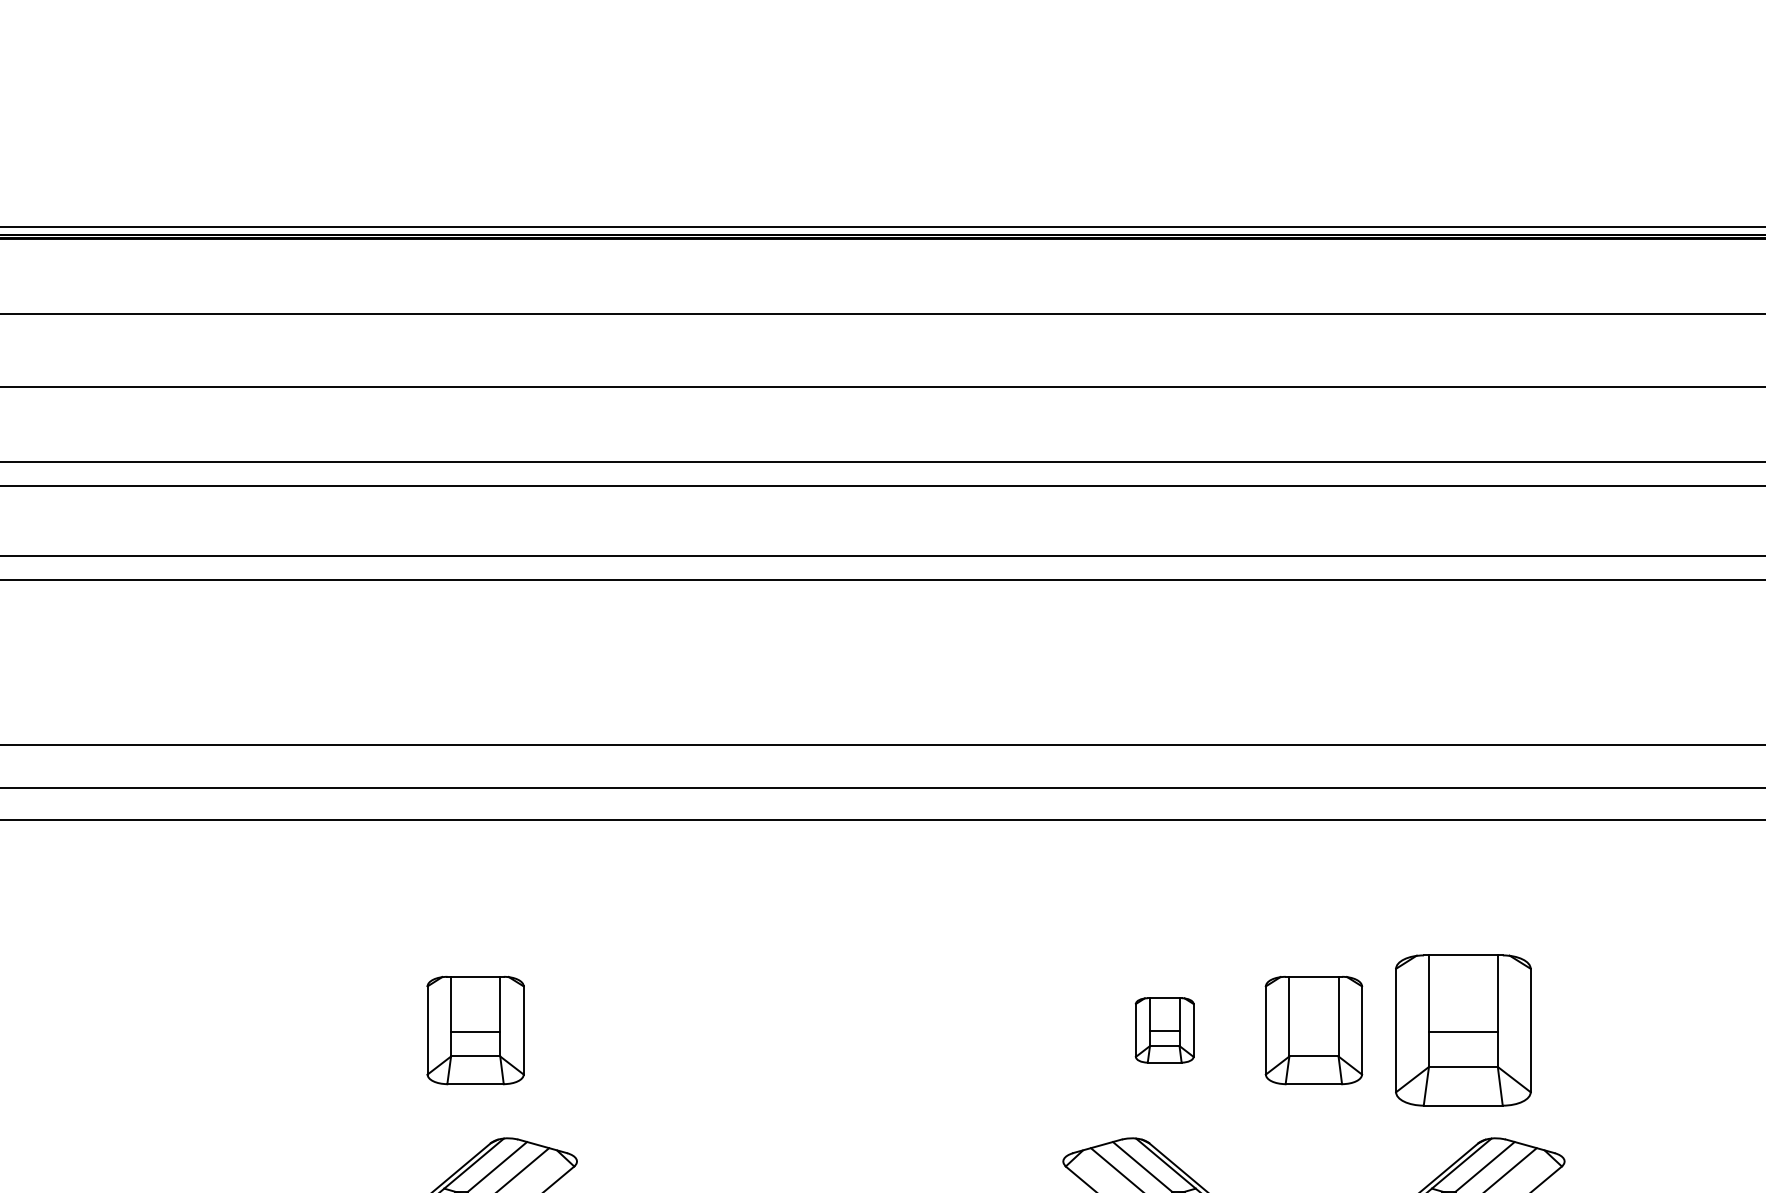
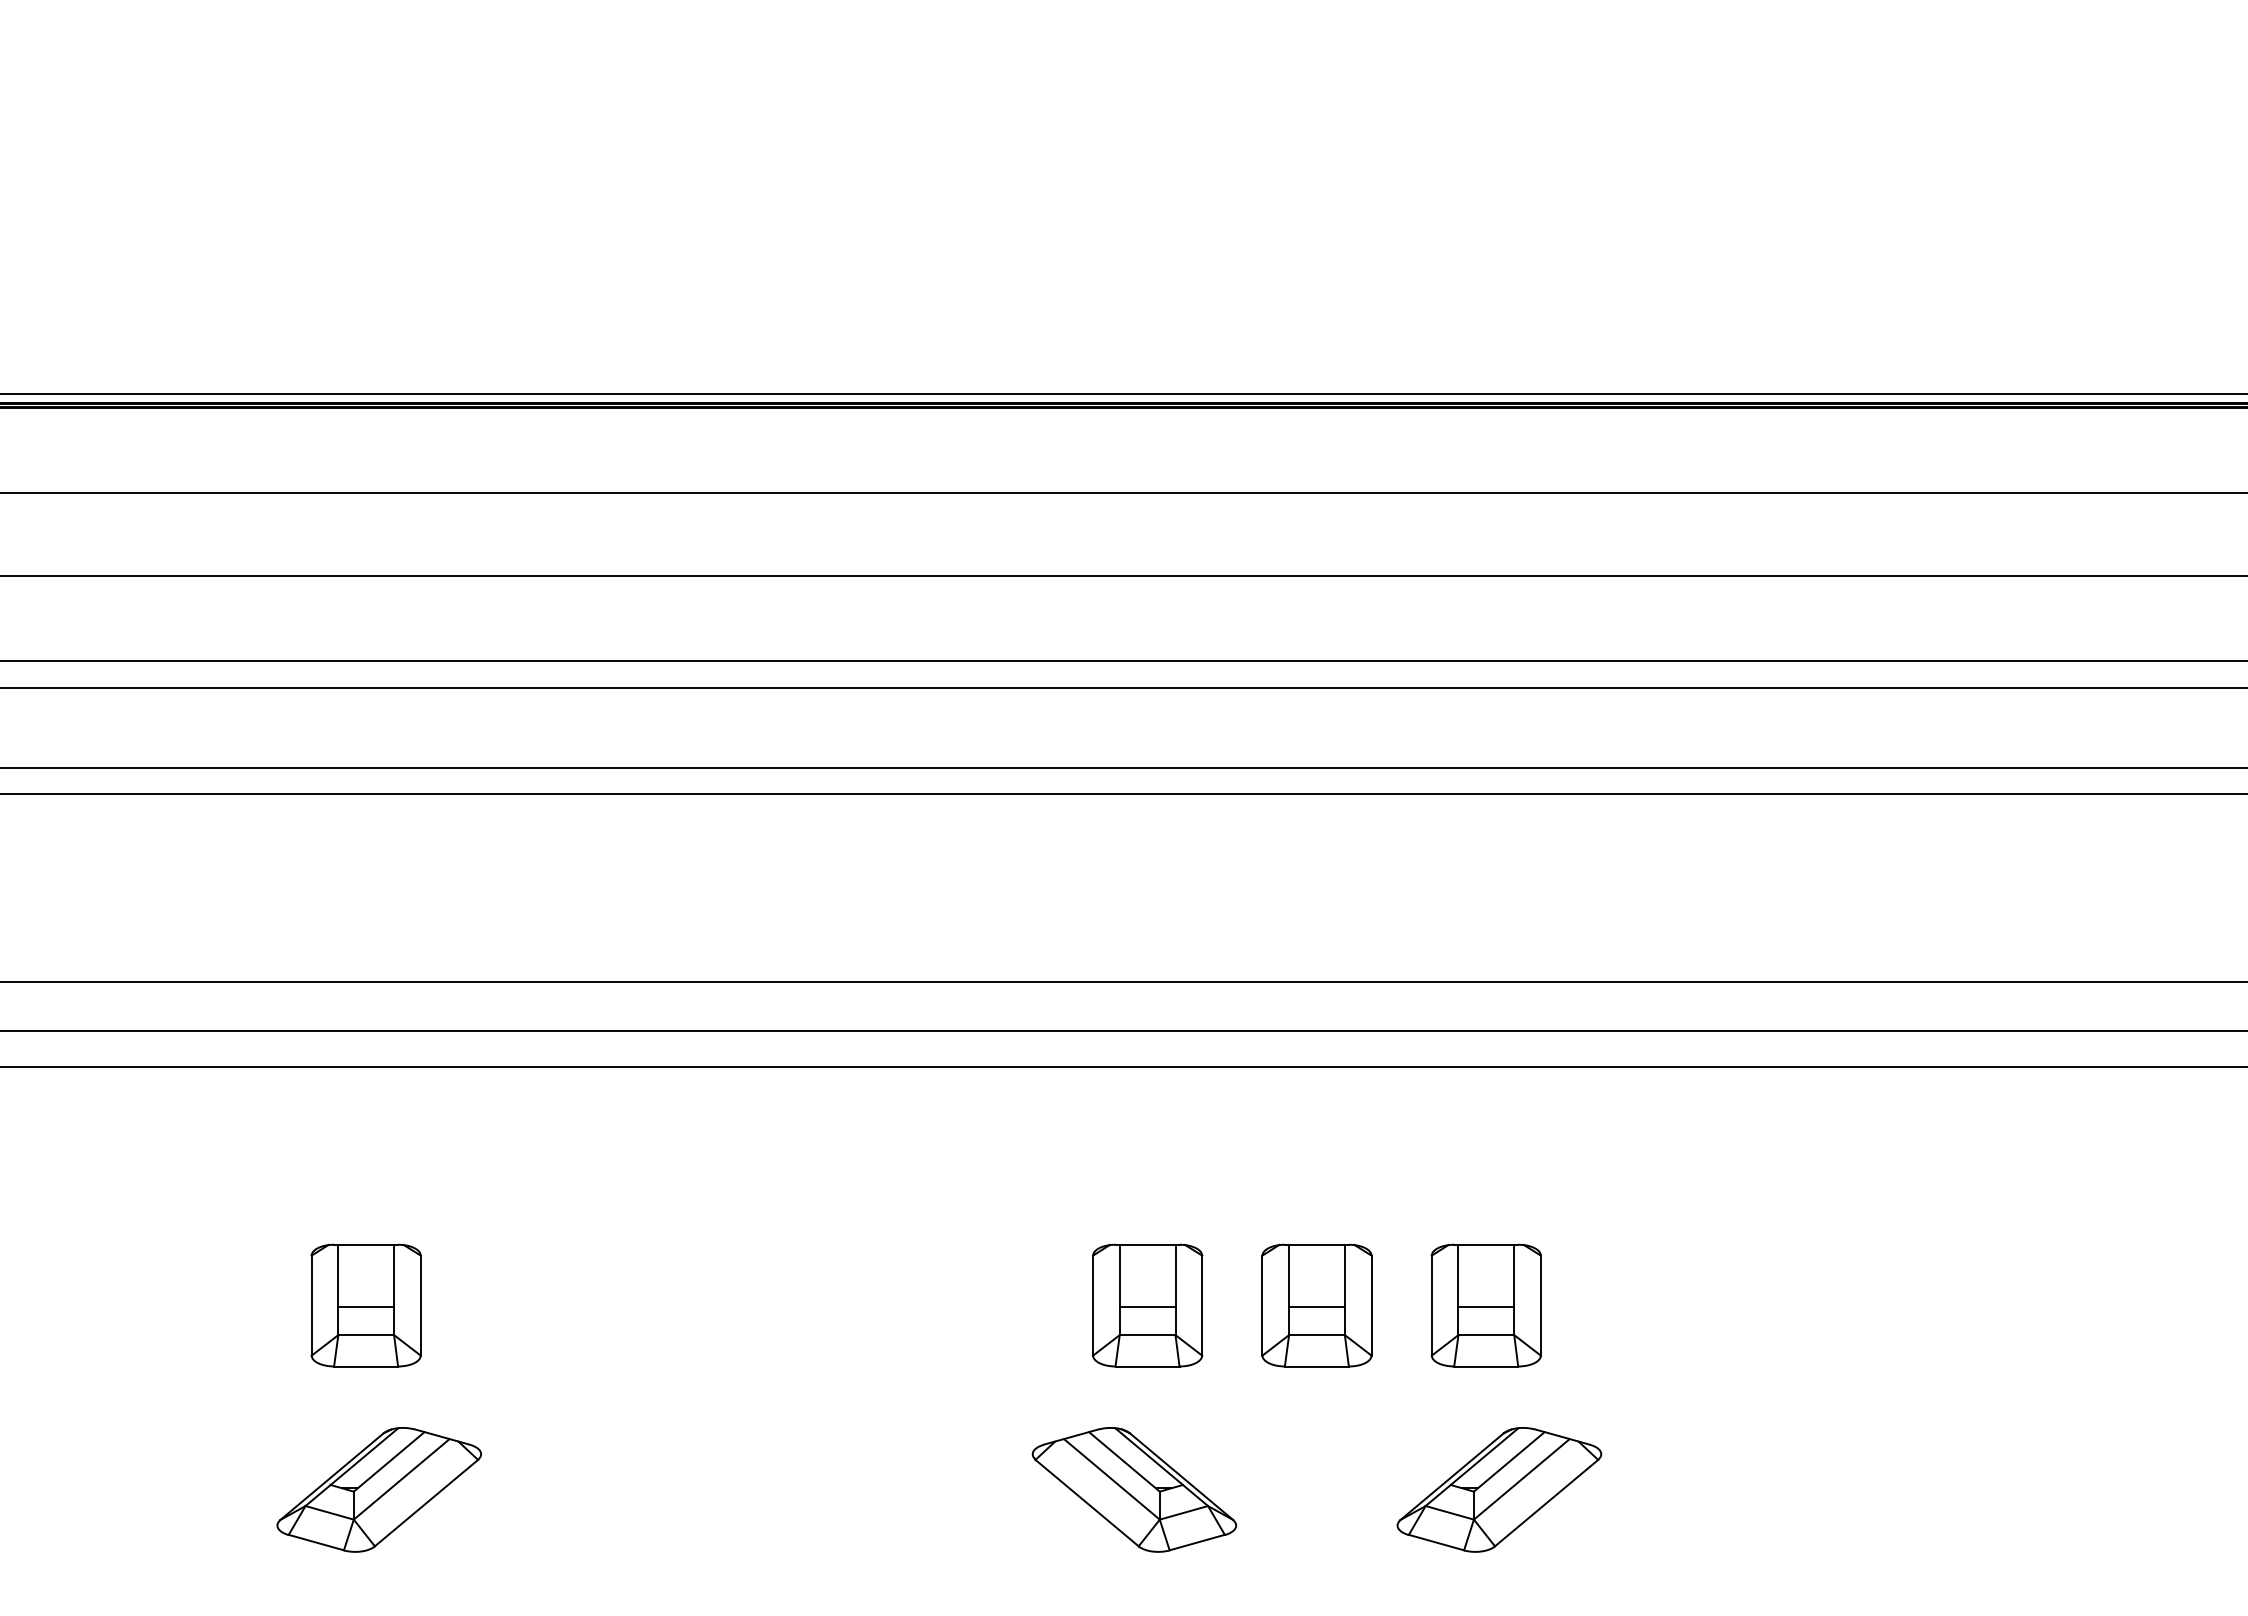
part: (1164, 1030) -> (1147, 1305), size x1.67
part: (1462, 1030) -> (1485, 1305), size x0.71
line: (1313, 1032) -> (1316, 1307), added

